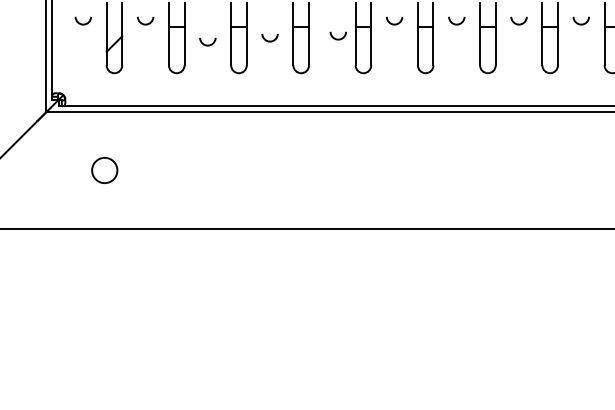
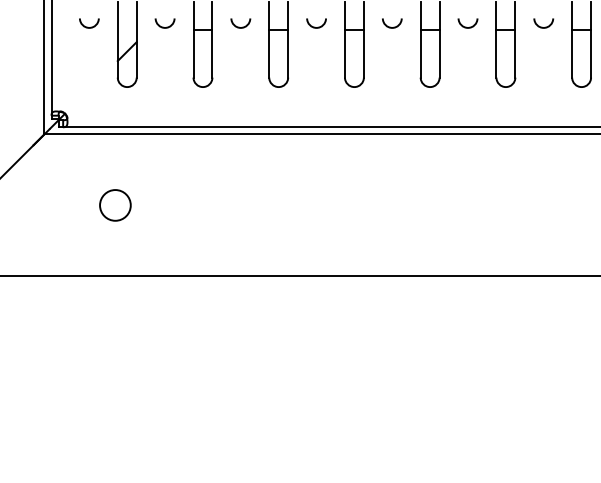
arc: (337, 38) -> (391, 26), moved
arc: (269, 40) -> (315, 26), moved
arc: (207, 44) -> (240, 26), moved

